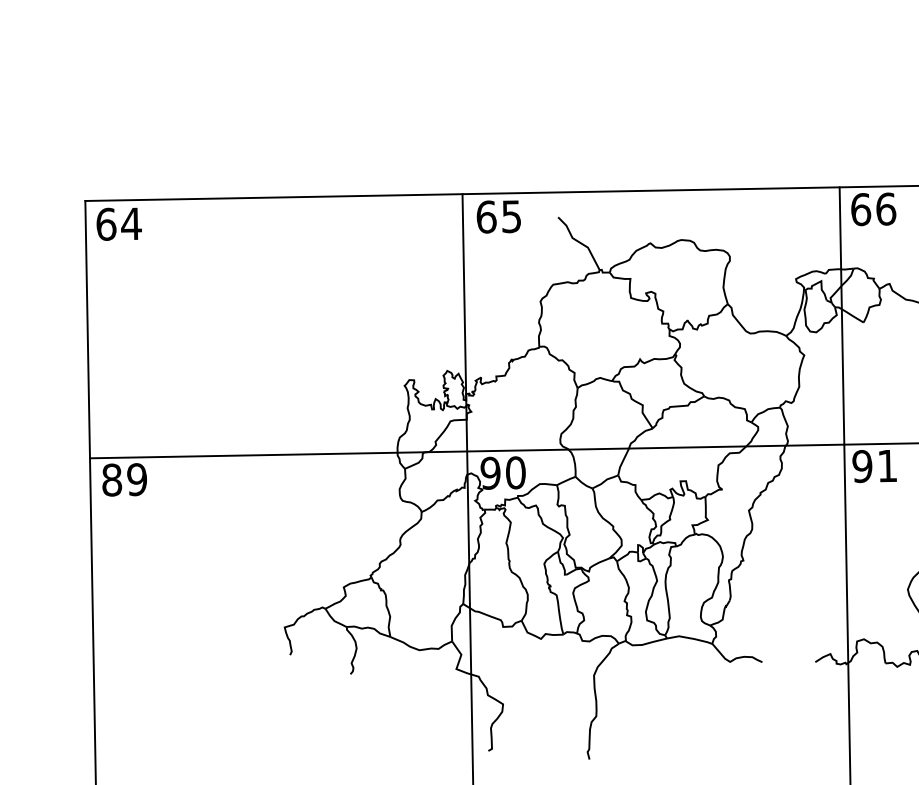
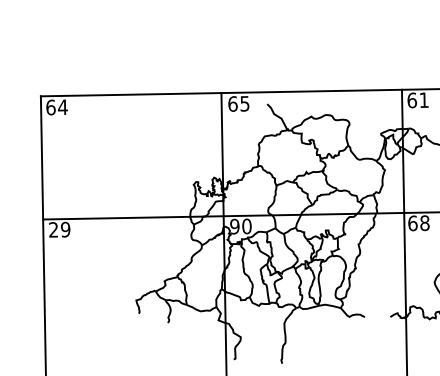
text: (886, 209) -> (424, 100), 66 -> 61
text: (874, 466) -> (418, 223), 91 -> 68
text: (111, 479) -> (53, 229), 89 -> 29

